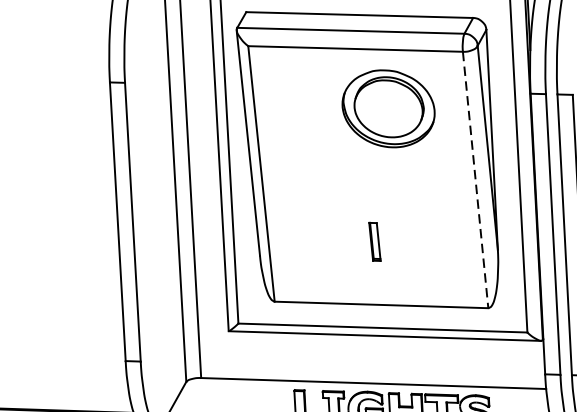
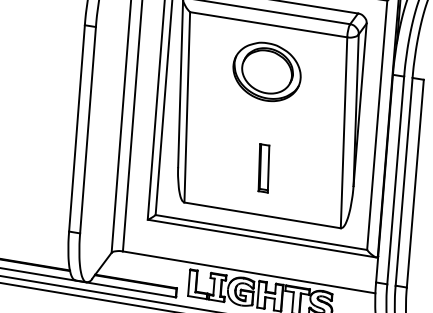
part: (387, 108) -> (266, 71), moved
line: (476, 179) -> (344, 132), dashed -> solid
part: (374, 242) -> (263, 168), size x1.67

